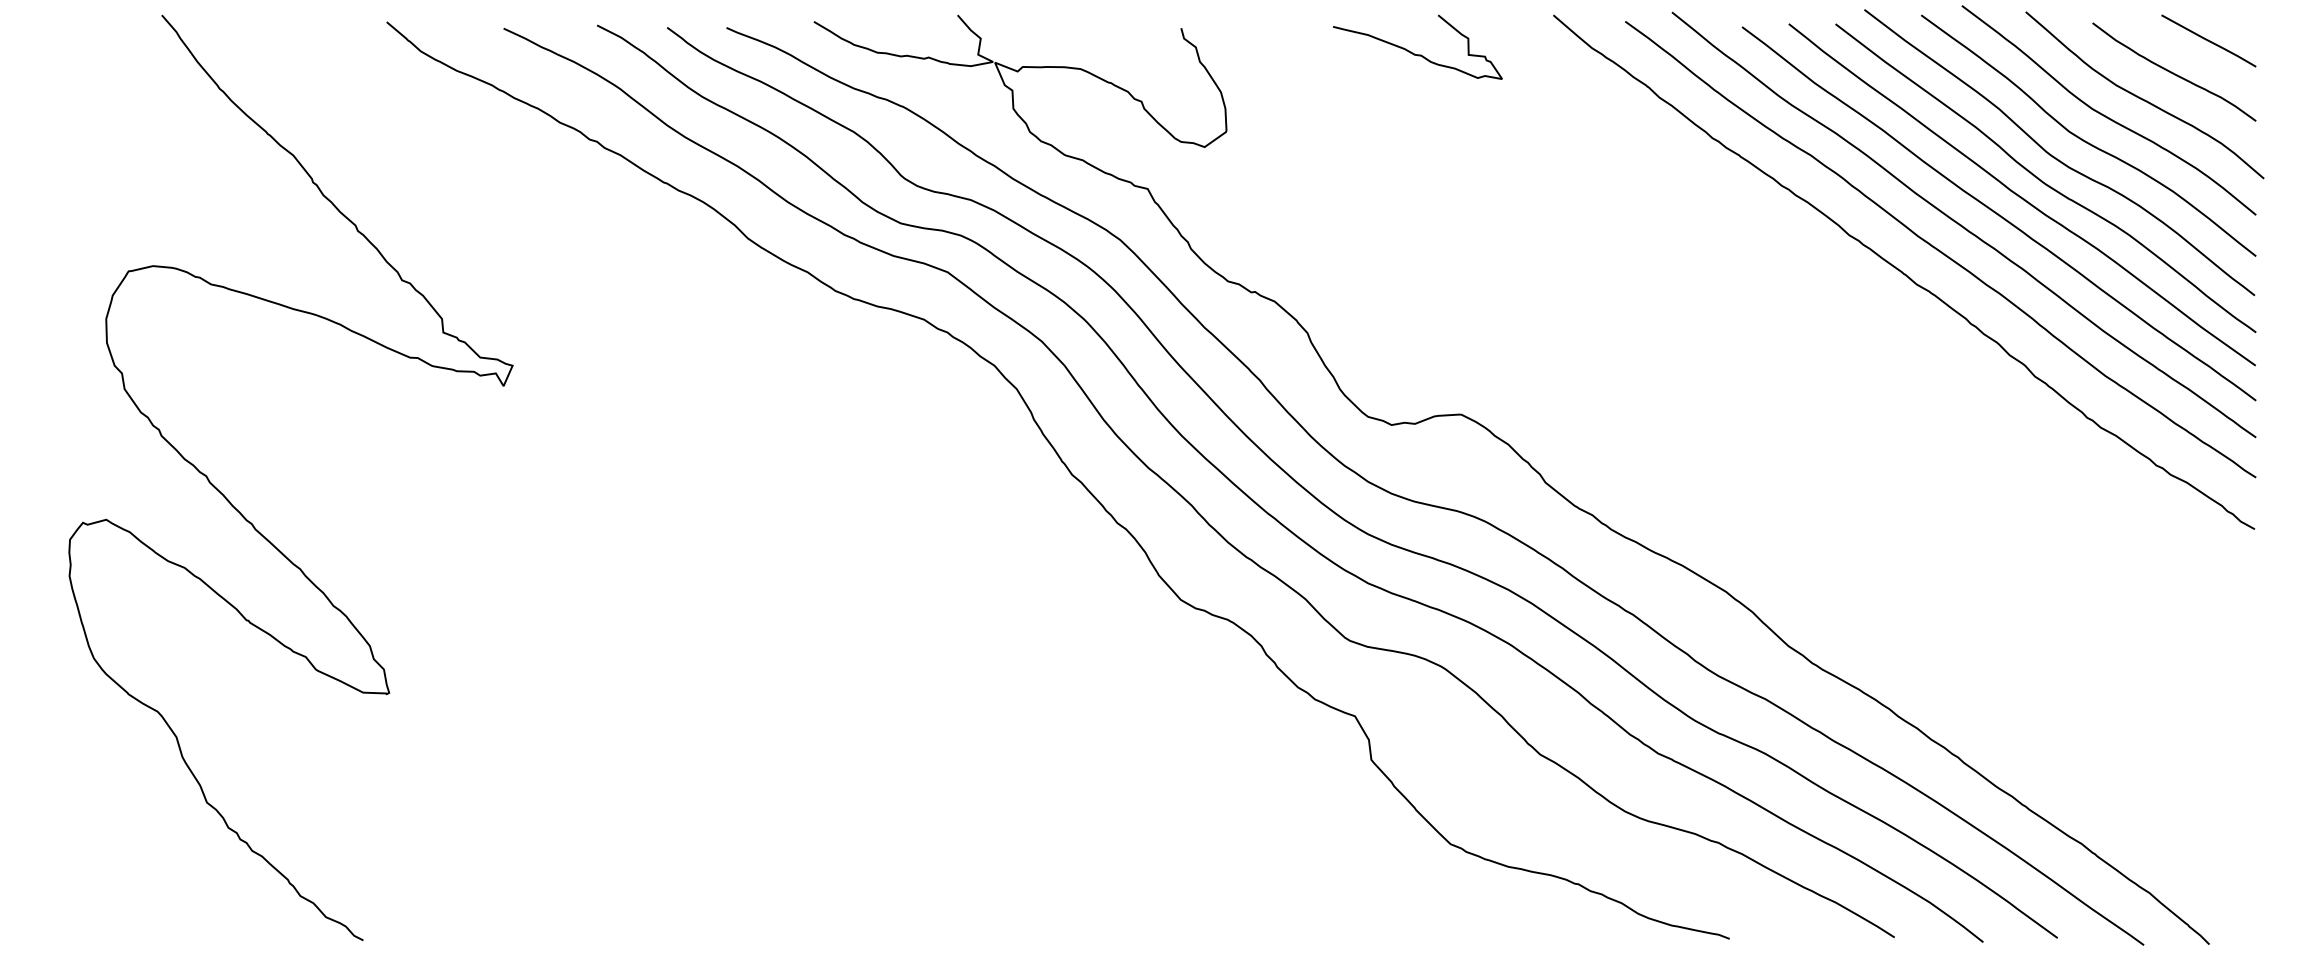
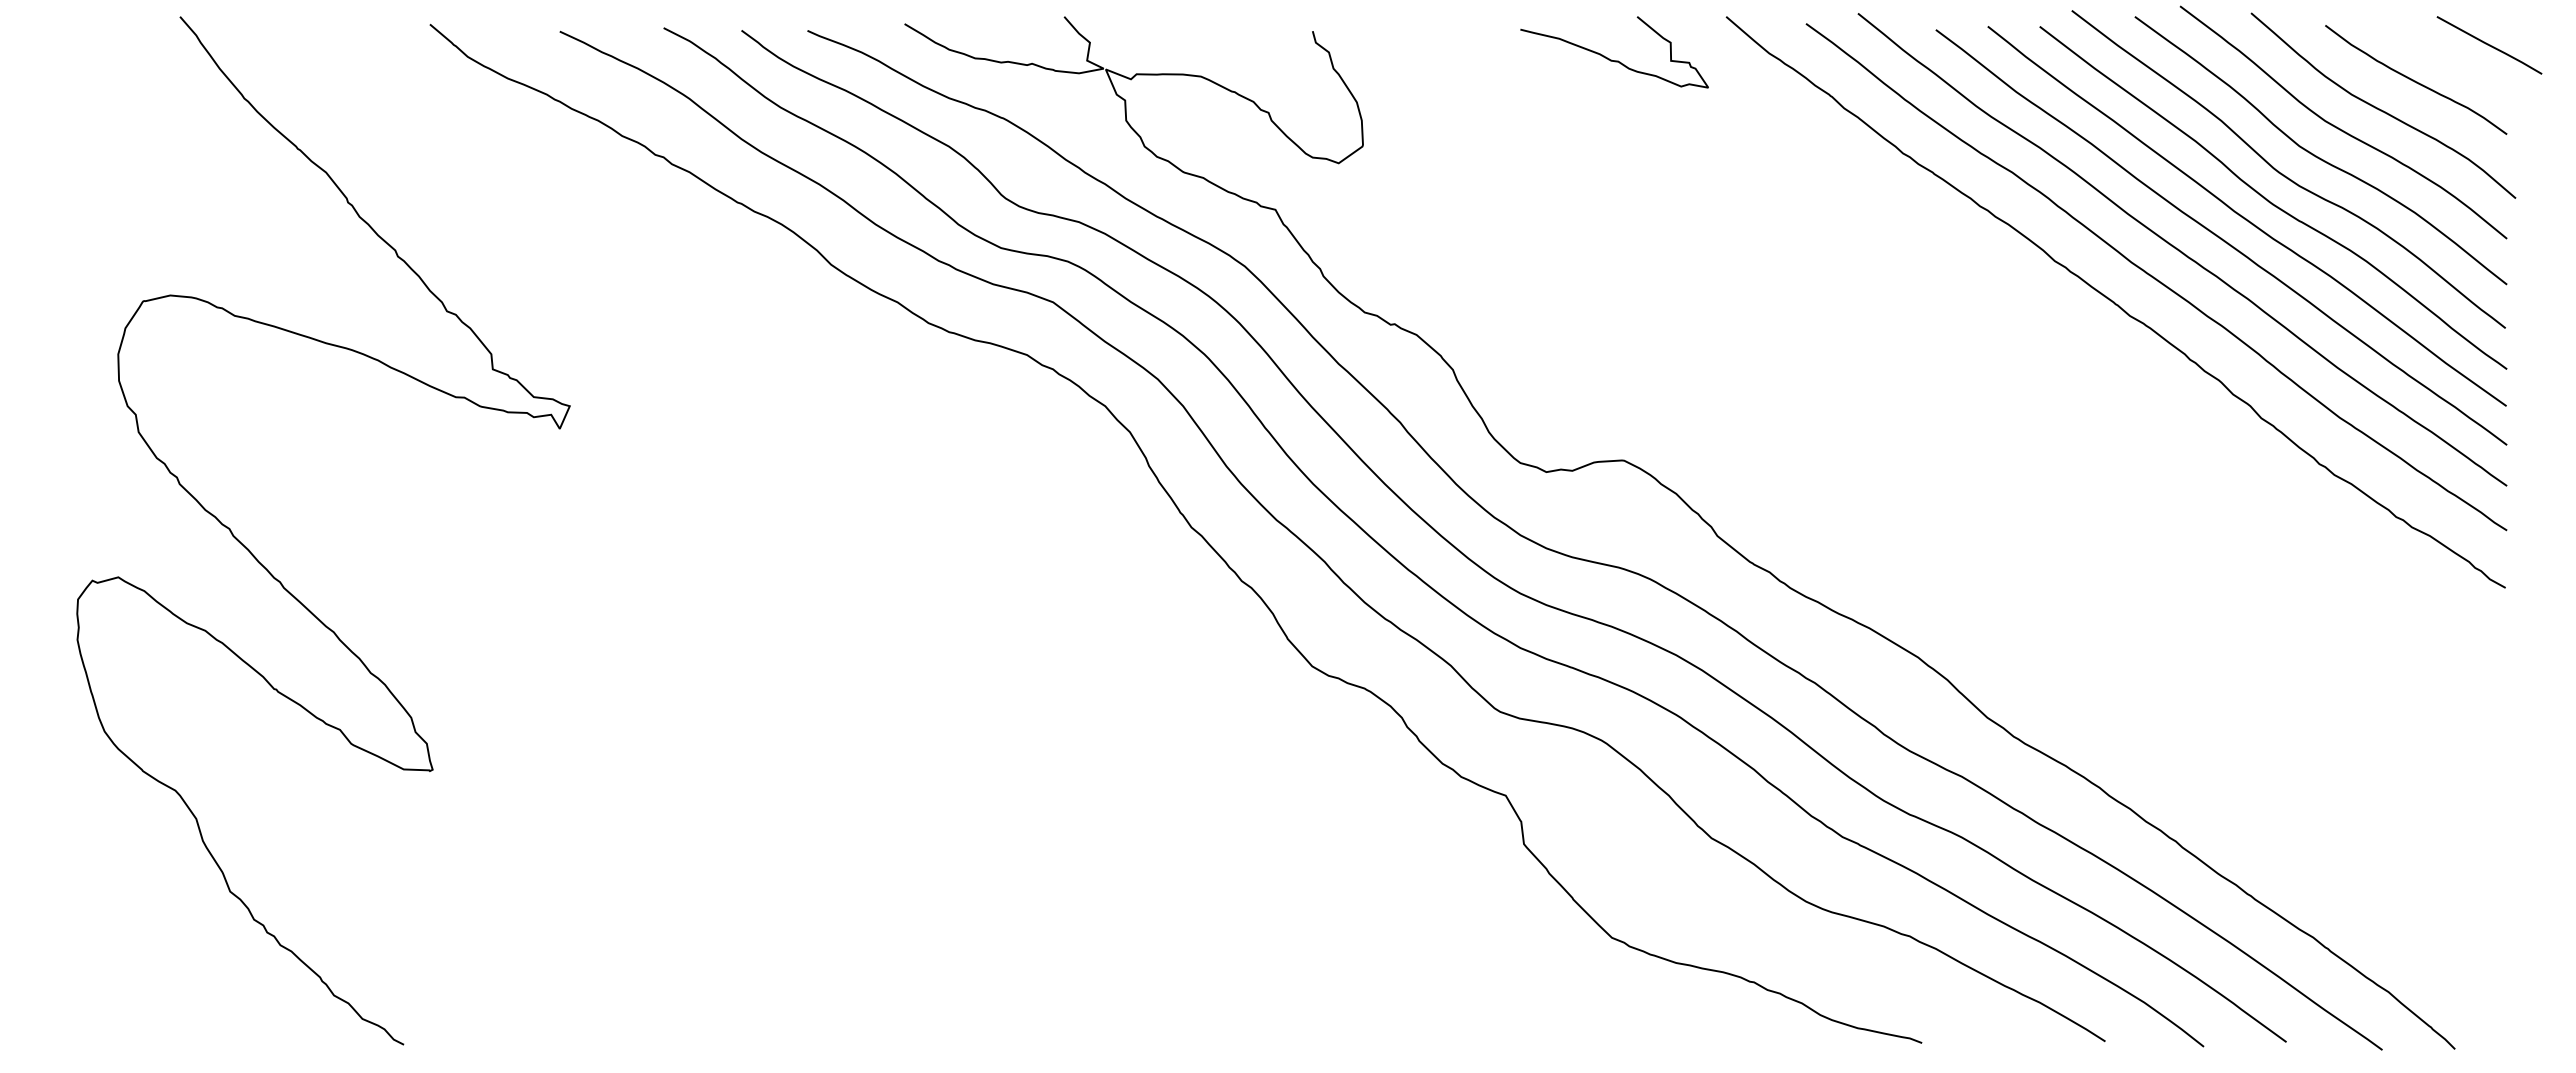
line: (2208, 41) -> (2489, 45), moved
curve: (1415, 53) -> (1611, 59), moved

